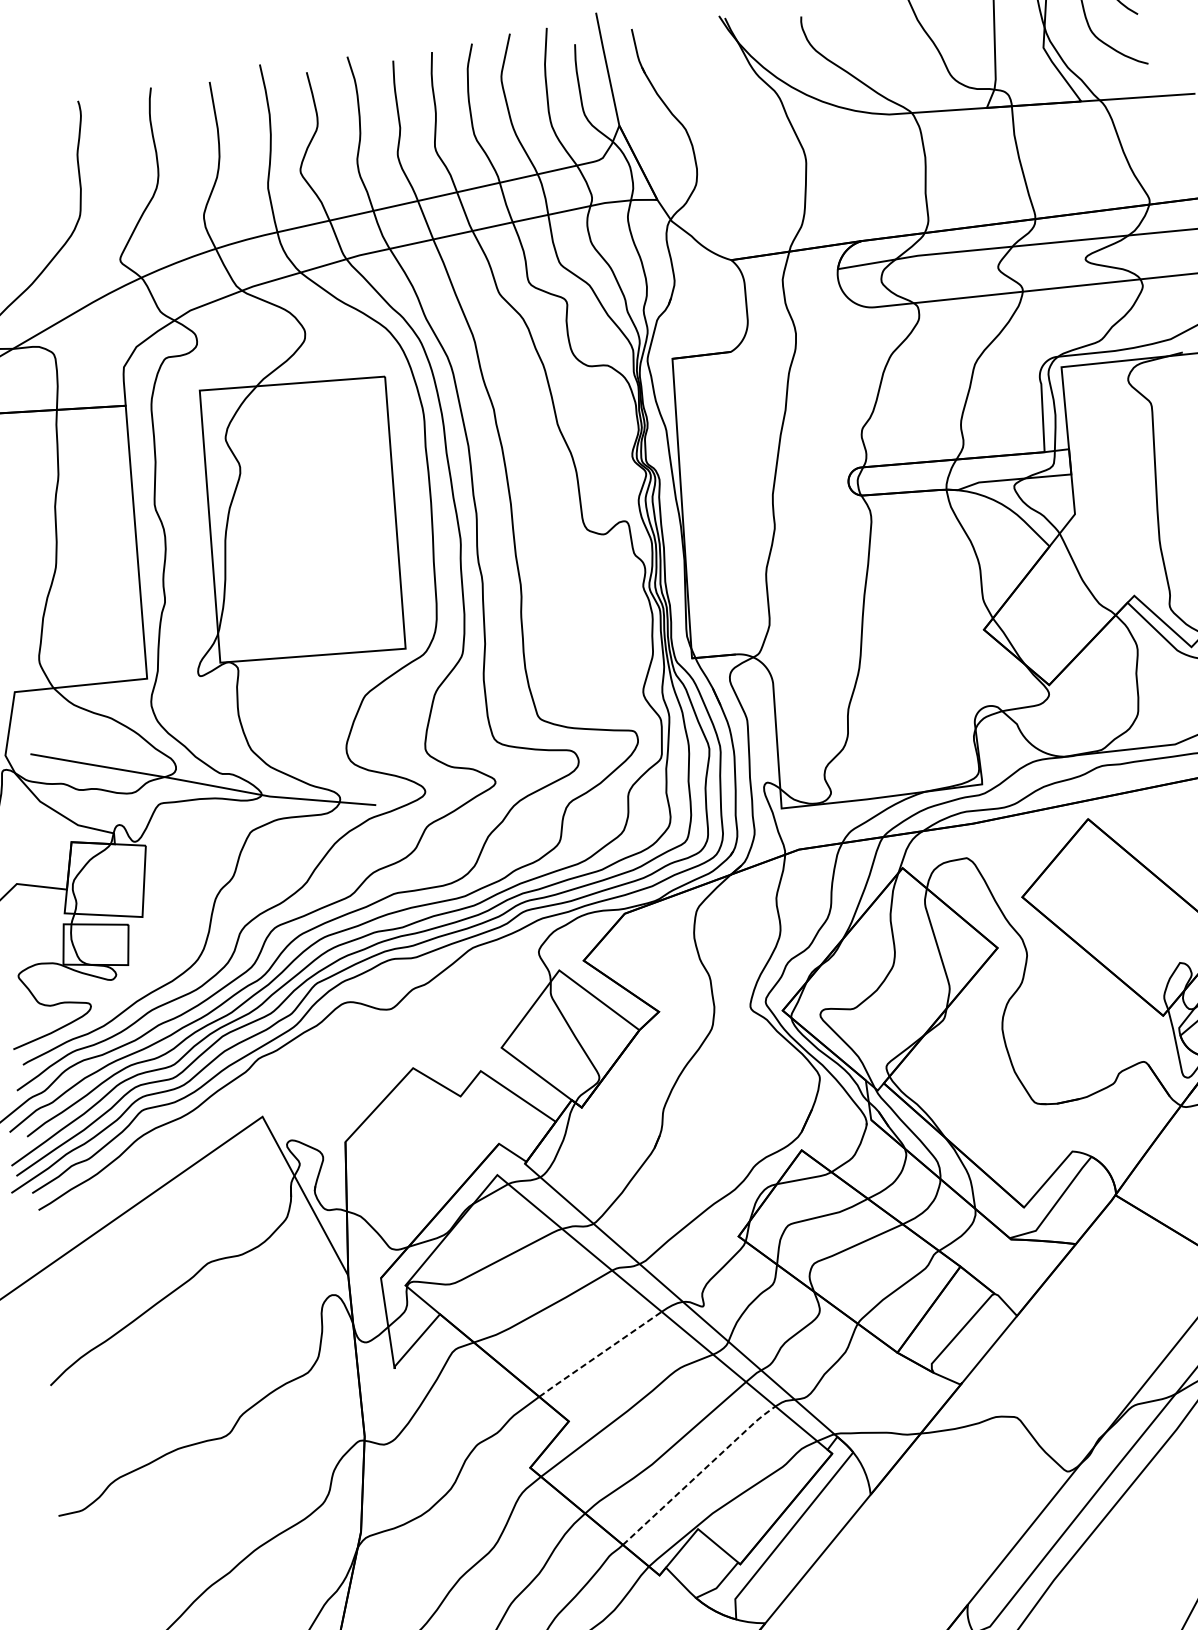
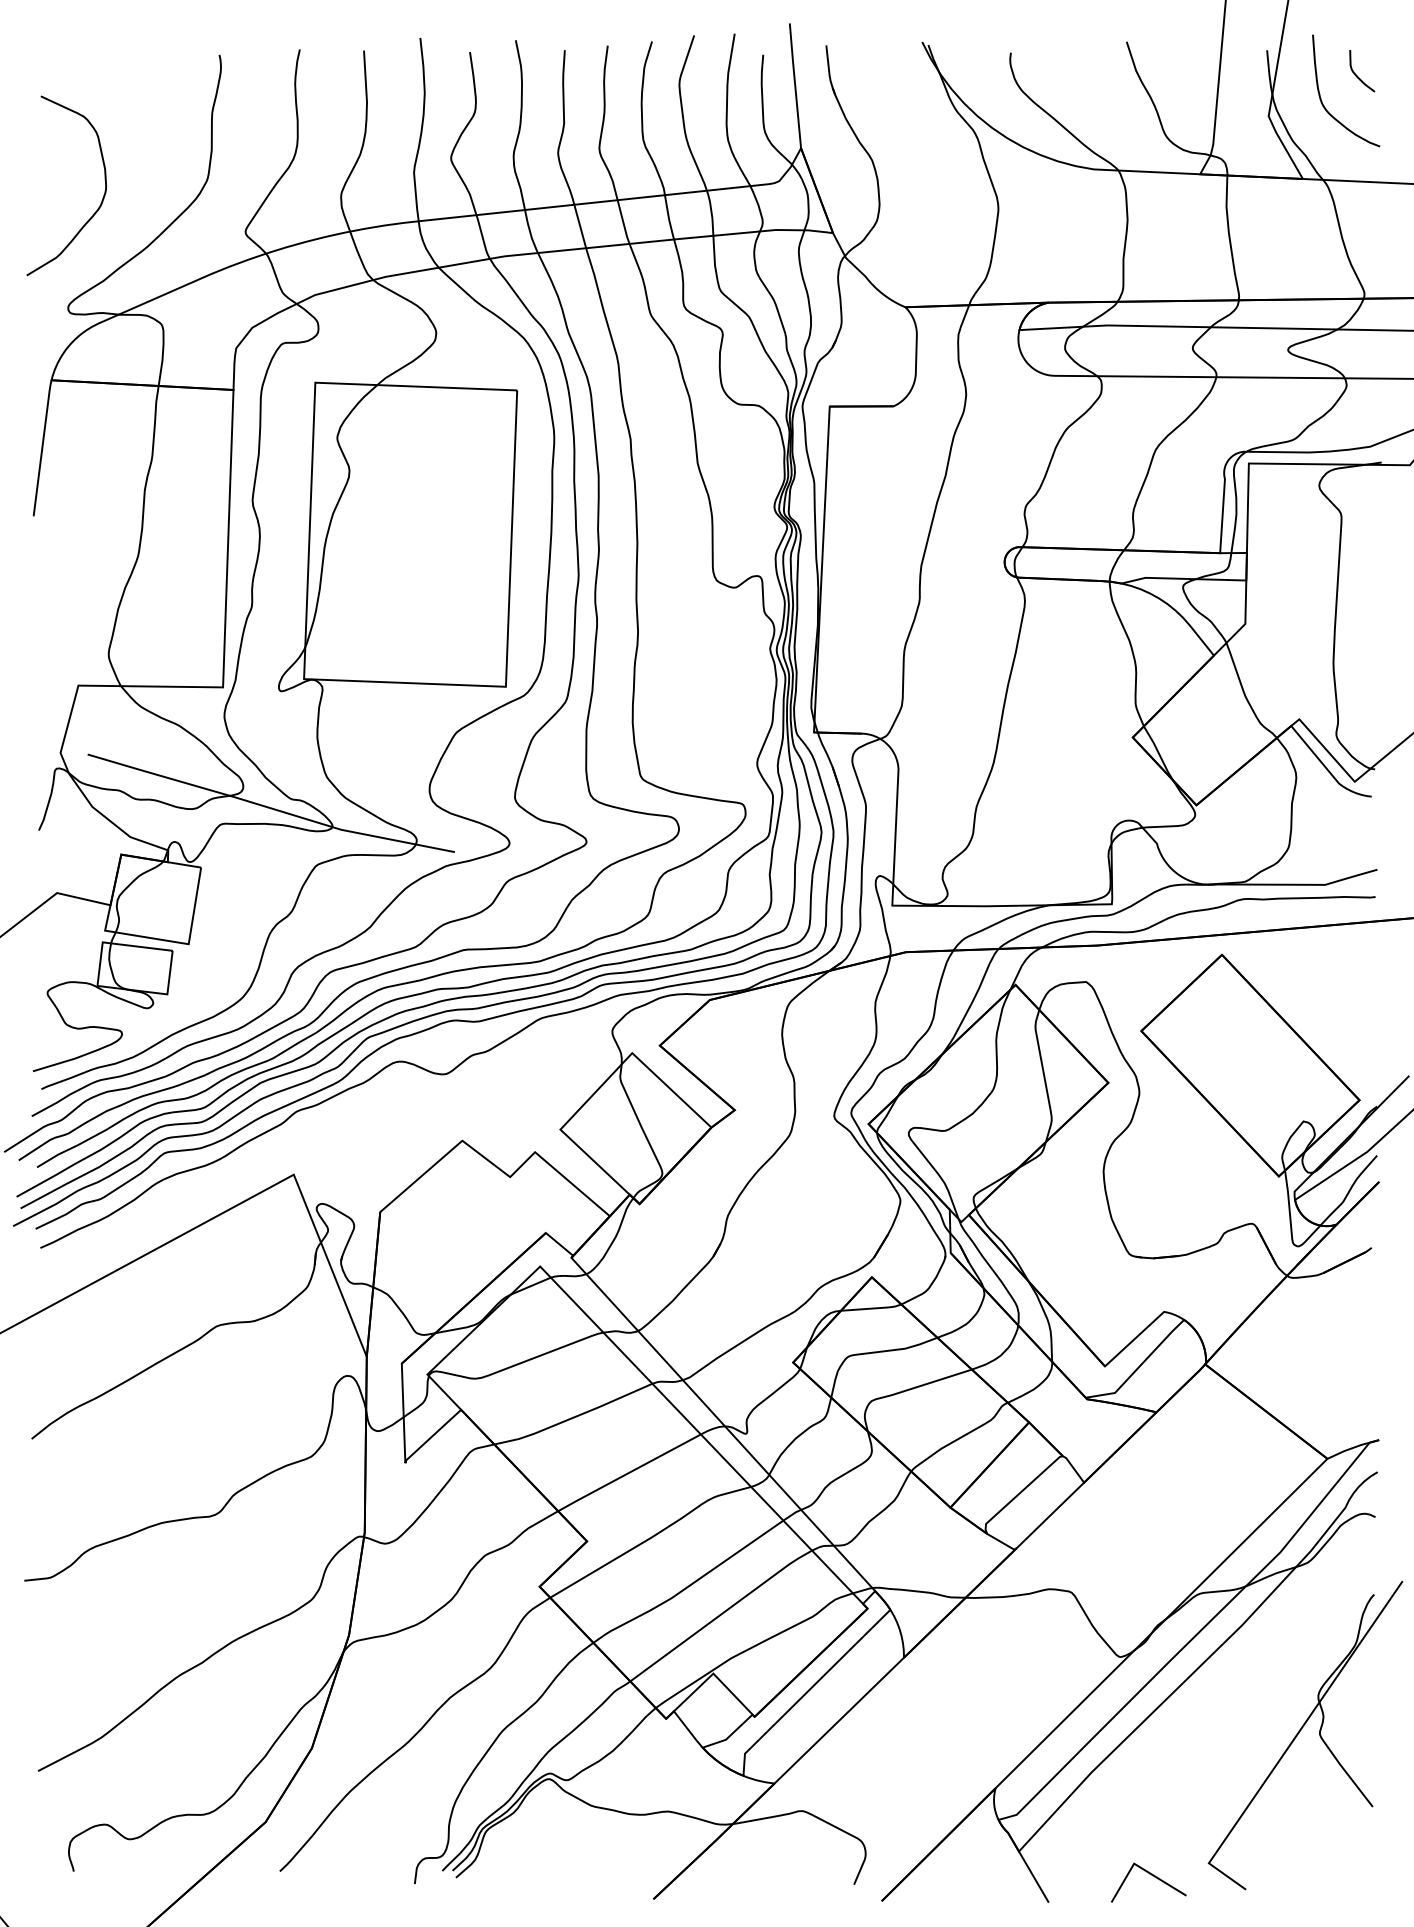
line: (600, 1354) -> (629, 1472), dashed -> solid
line: (699, 1474) -> (721, 1614), dashed -> solid

